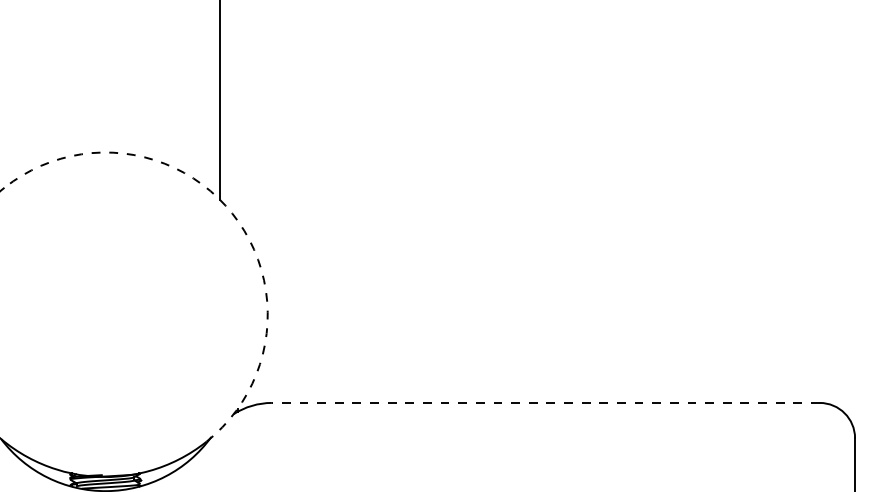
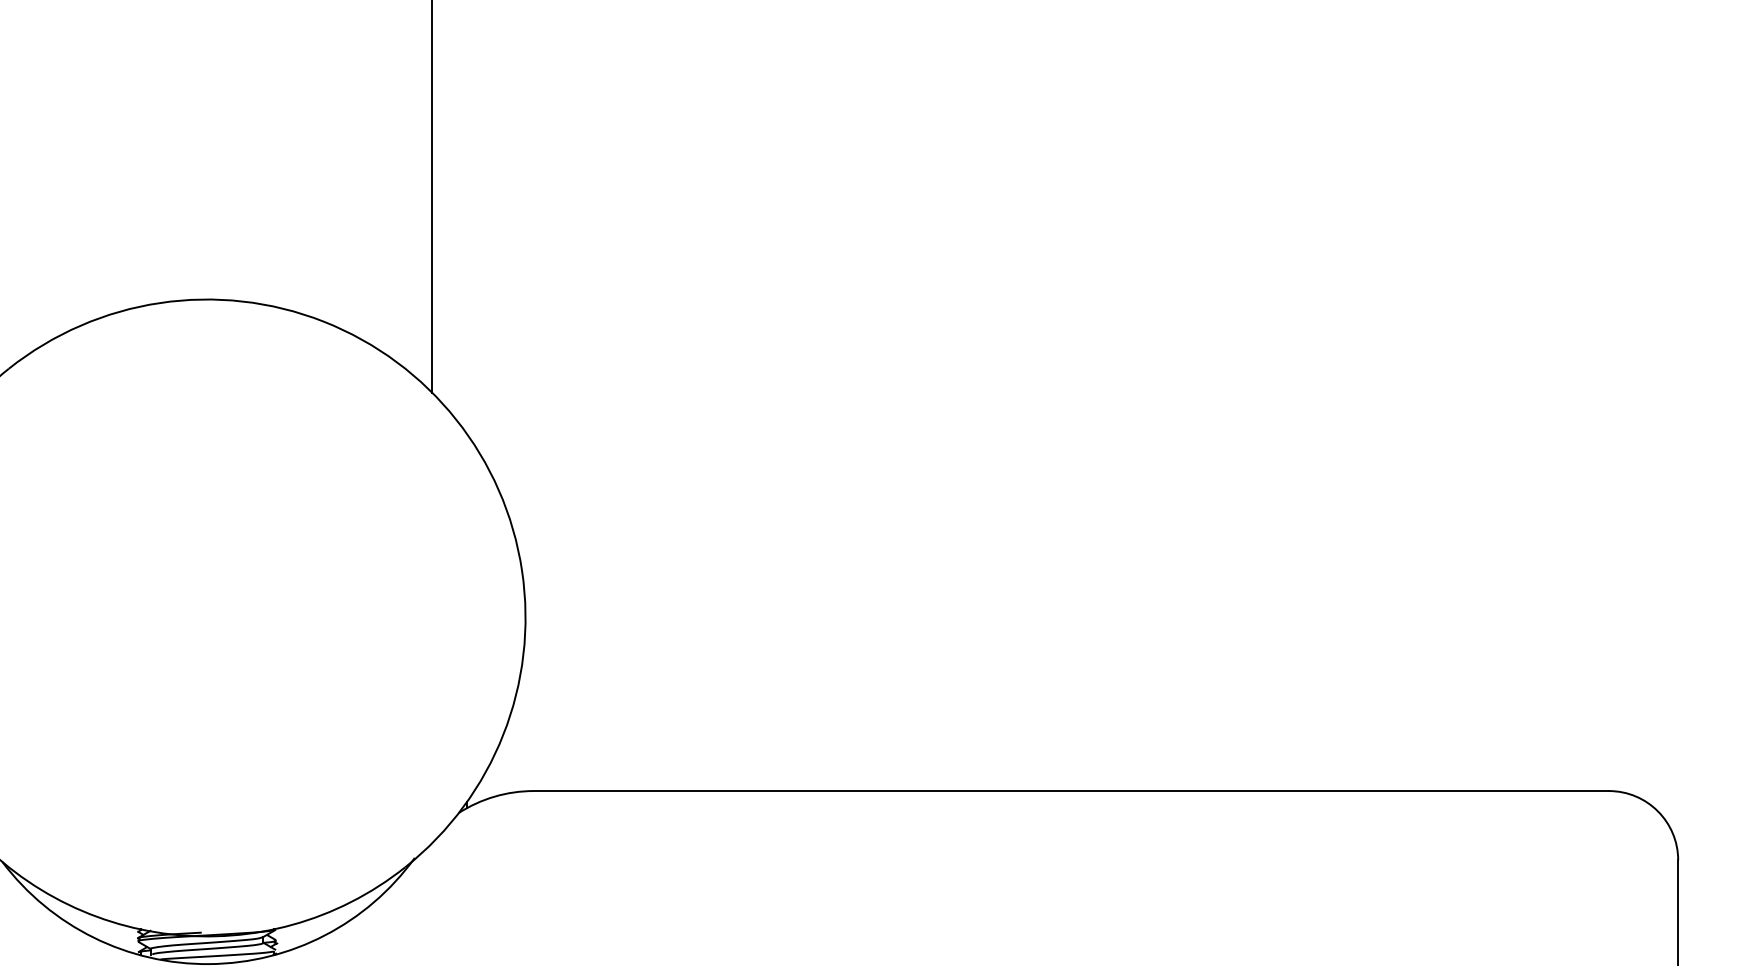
arc: (232, 213) -> (456, 419), dashed -> solid
line: (545, 402) -> (1070, 790), dashed -> solid

